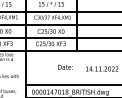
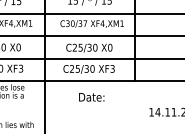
text: (65, 66) -> (91, 95), moved

